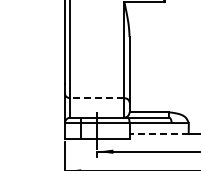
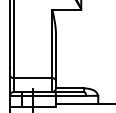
line: (97, 98) -> (33, 78), dashed -> solid
line: (159, 133) -> (77, 103), dashed -> solid

